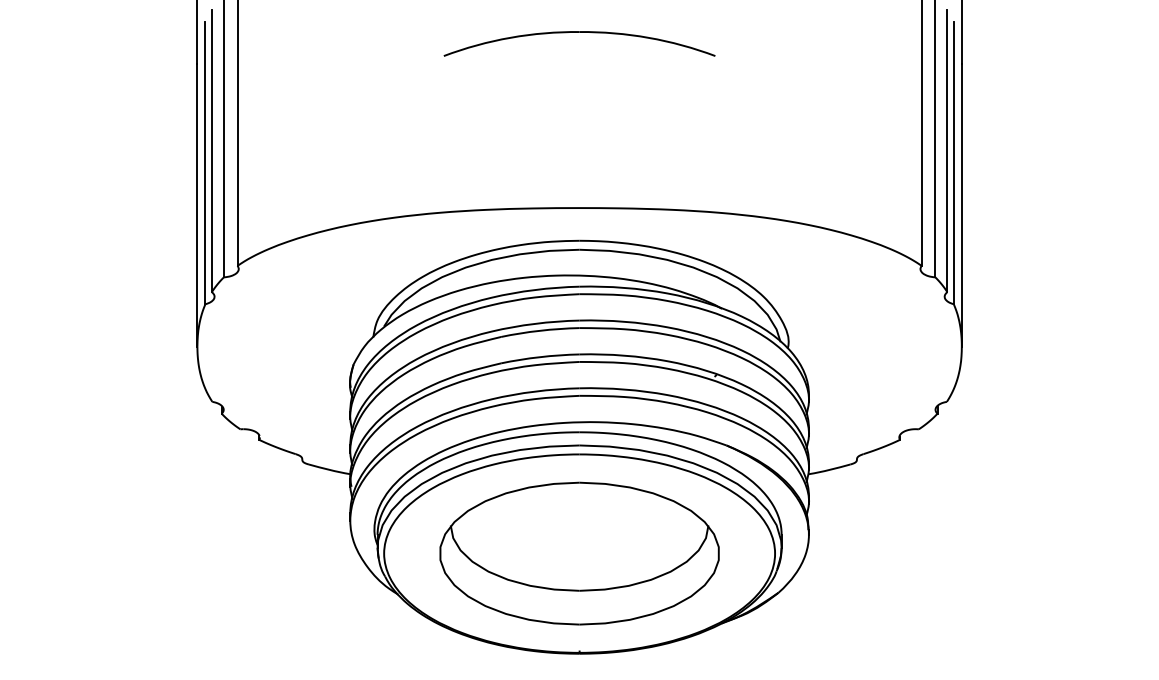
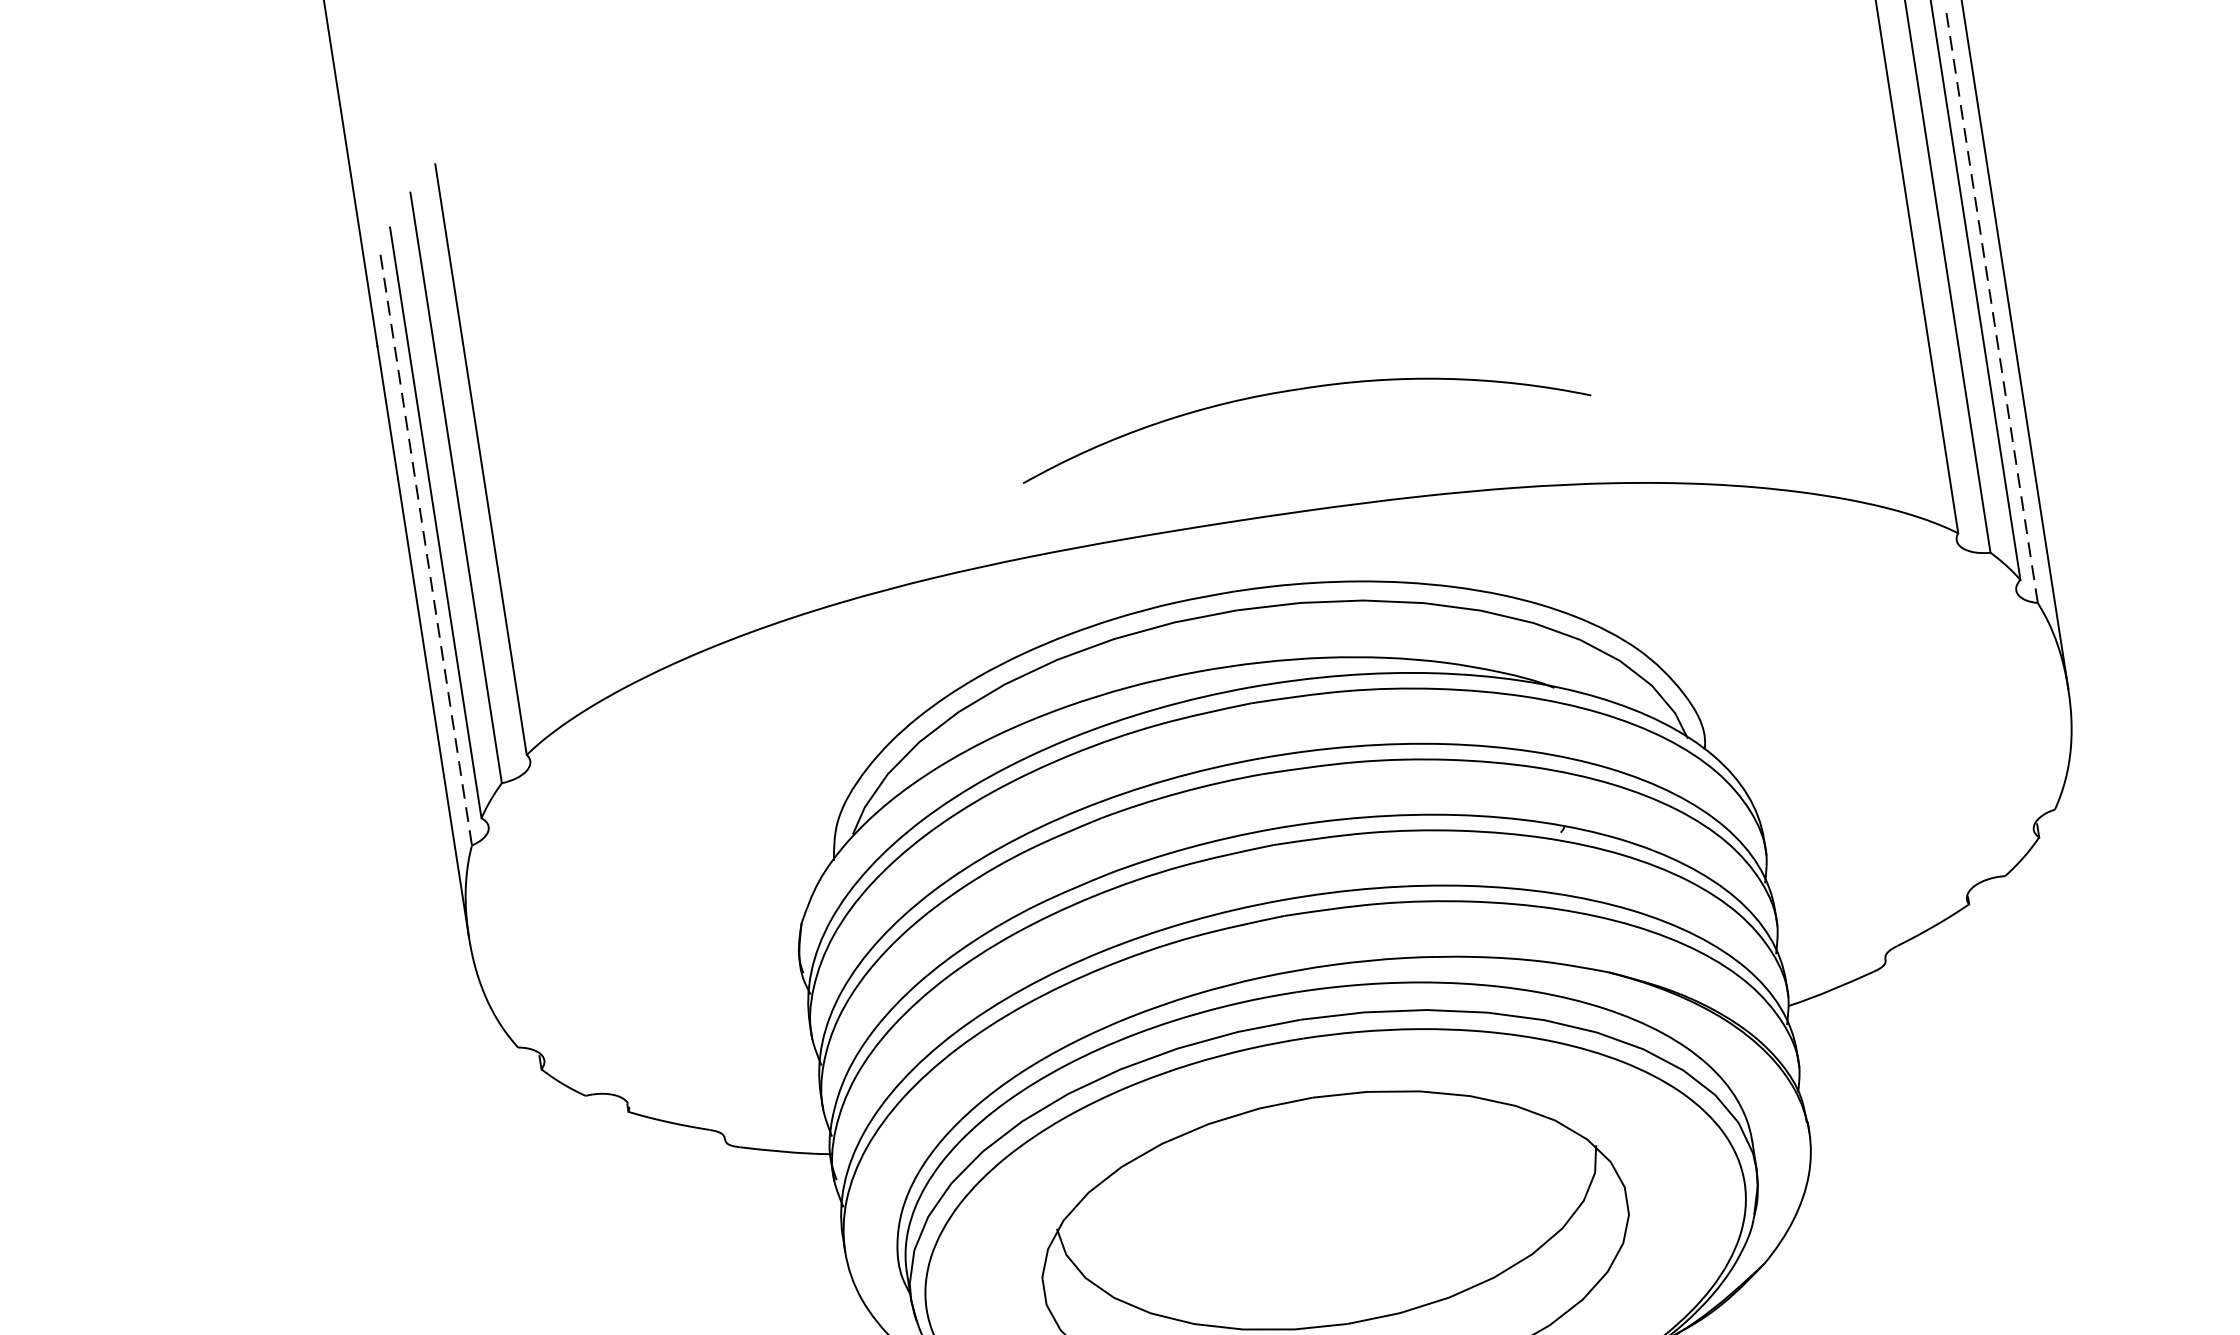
part: (579, 32) -> (1299, 390), moved
line: (953, 162) -> (1991, 306), solid -> dashed
line: (205, 163) -> (426, 550), solid -> dashed

